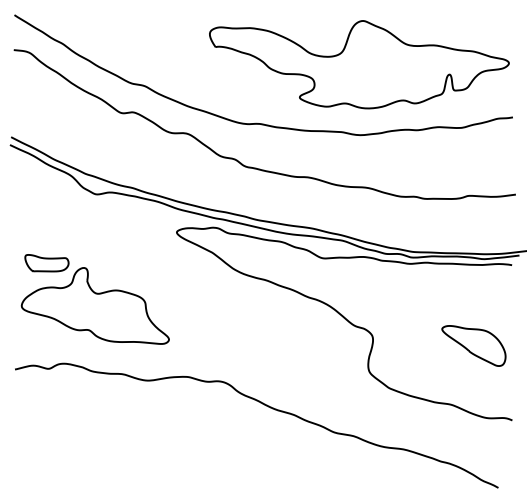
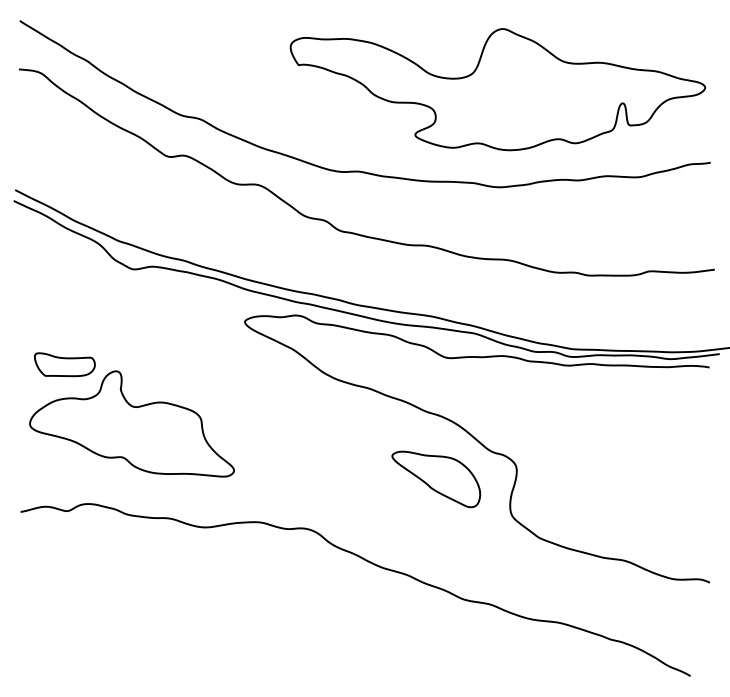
part: (473, 345) -> (435, 478), moved

